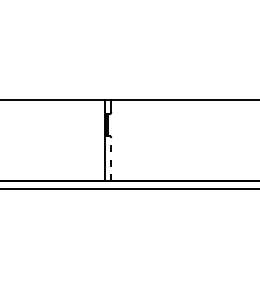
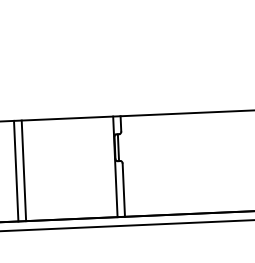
line: (24, 140) -> (15, 171), added
line: (31, 140) -> (24, 170), added
line: (111, 159) -> (124, 189), dashed -> solid

